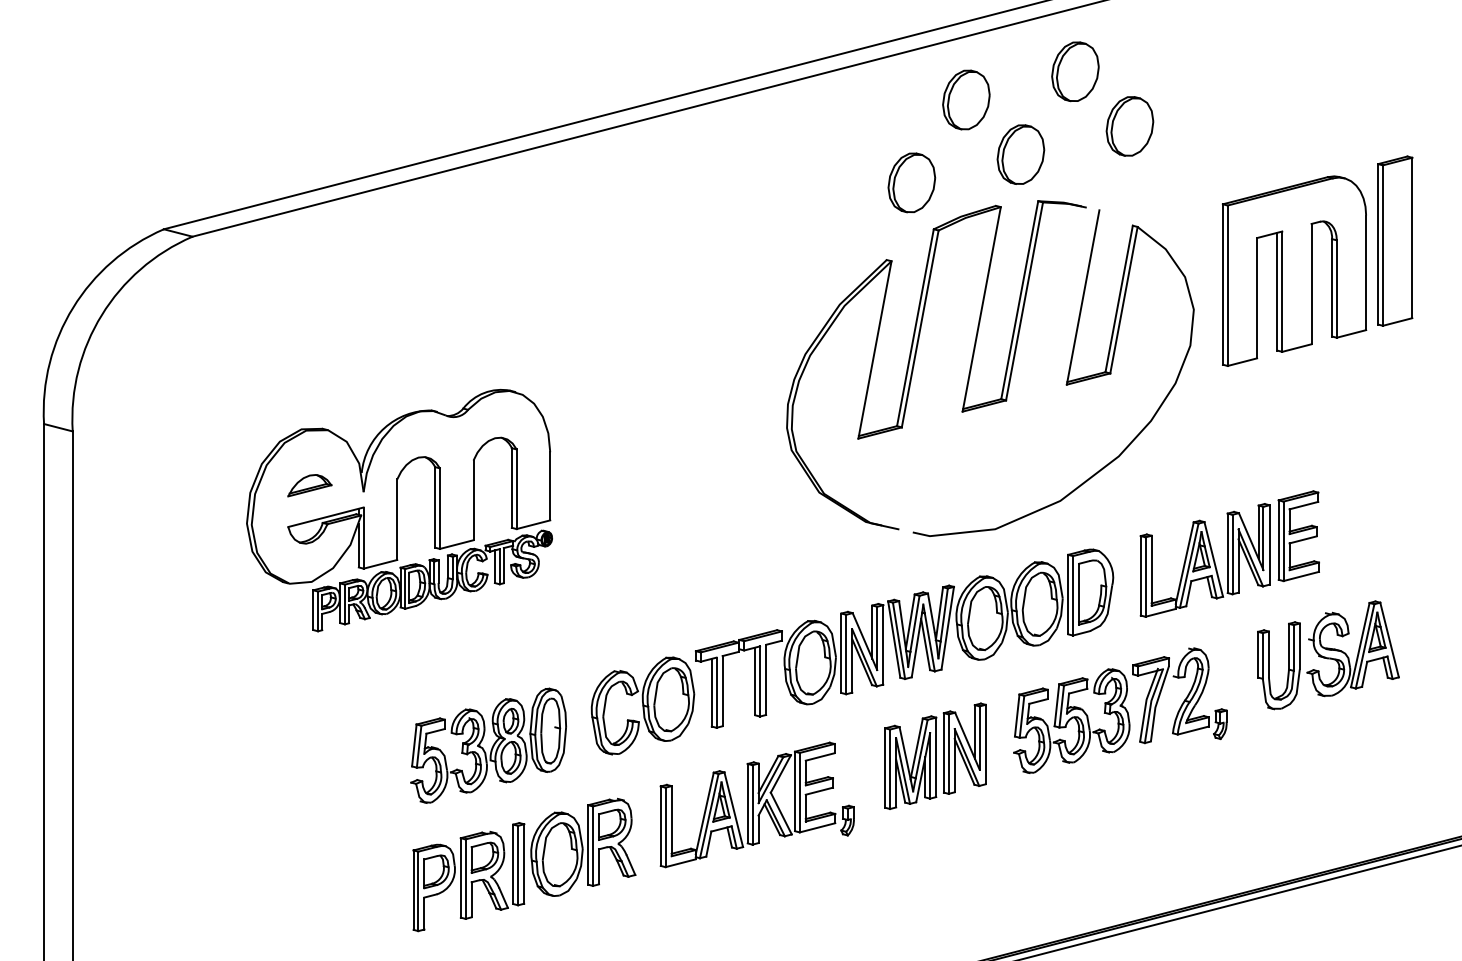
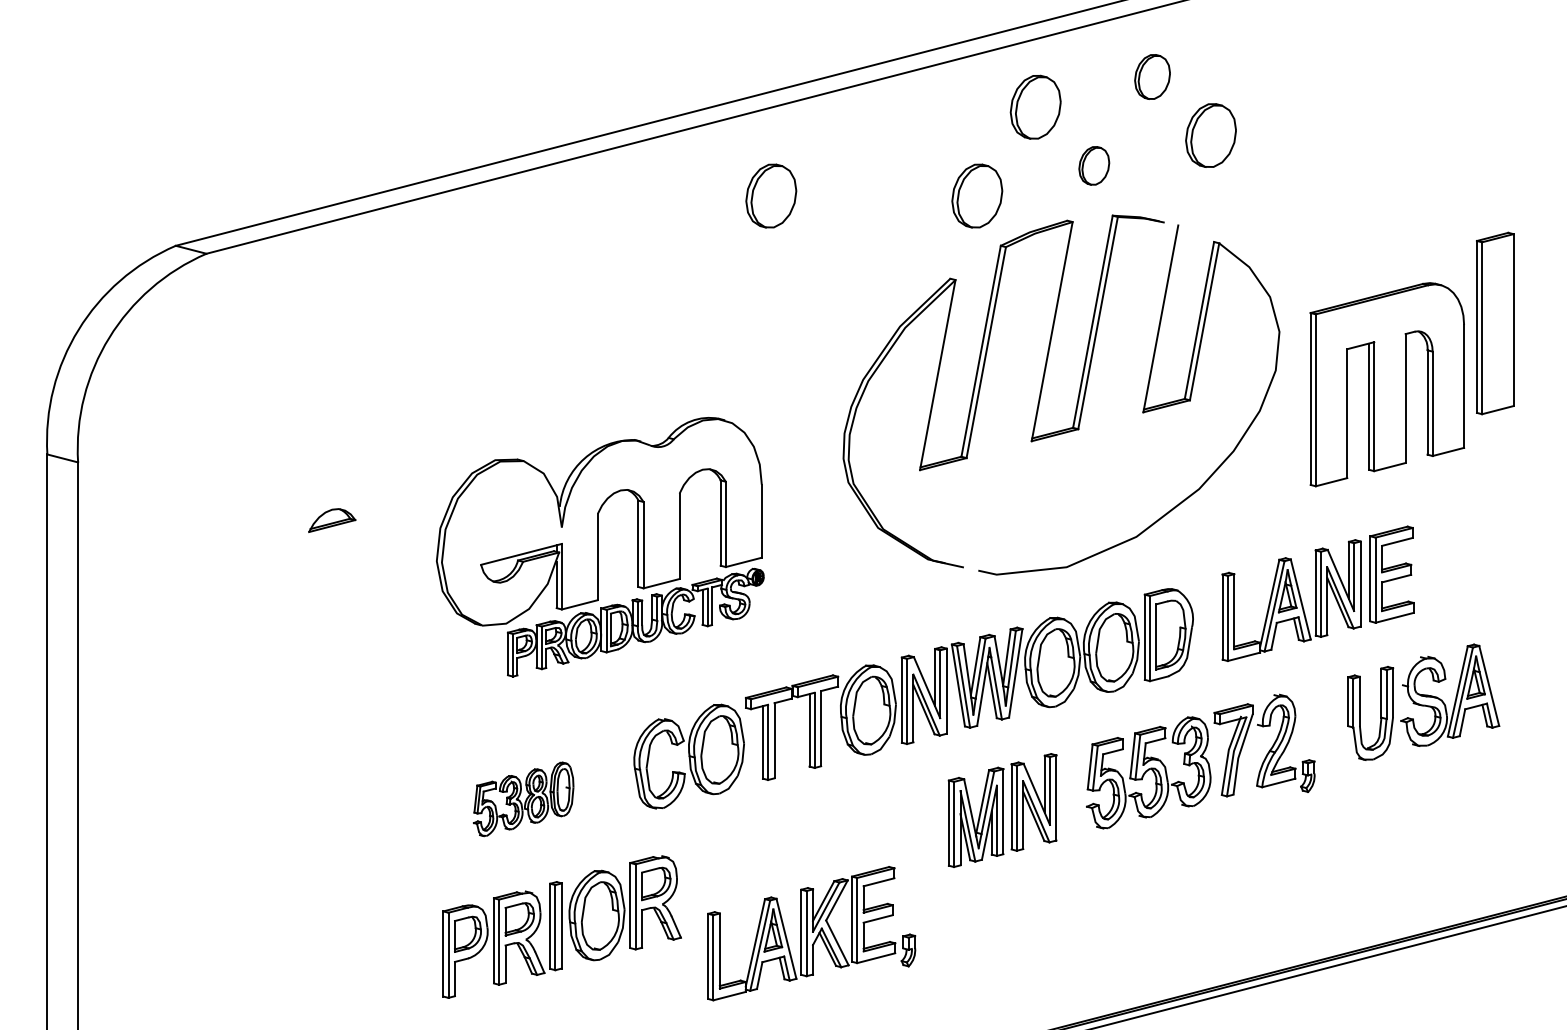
part: (1075, 71) -> (1152, 76), size x0.7
part: (1021, 154) -> (1094, 165), size x0.6
part: (719, 182) -> (771, 195), added
part: (1395, 241) -> (1495, 323), moved
part: (1294, 270) -> (1387, 384), moved
part: (399, 510) -> (600, 547), moved
part: (488, 745) -> (523, 799), size x0.6
part: (757, 804) -> (811, 933), moved

